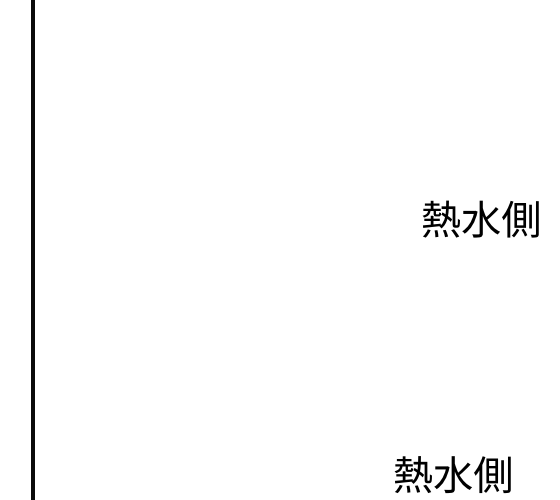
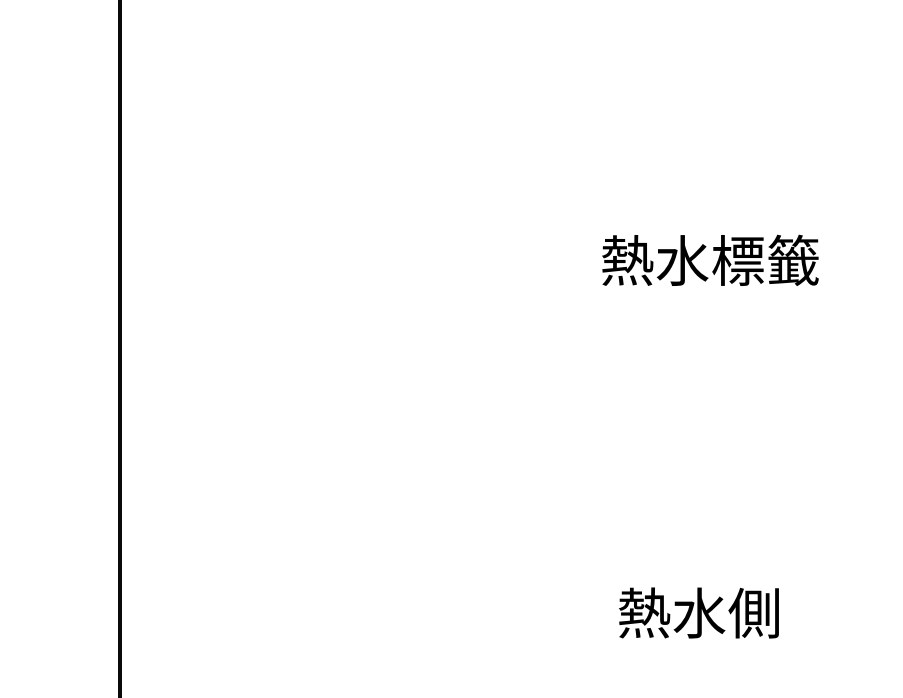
text: (461, 218) -> (710, 259), 熱水側 -> 熱水標籤

